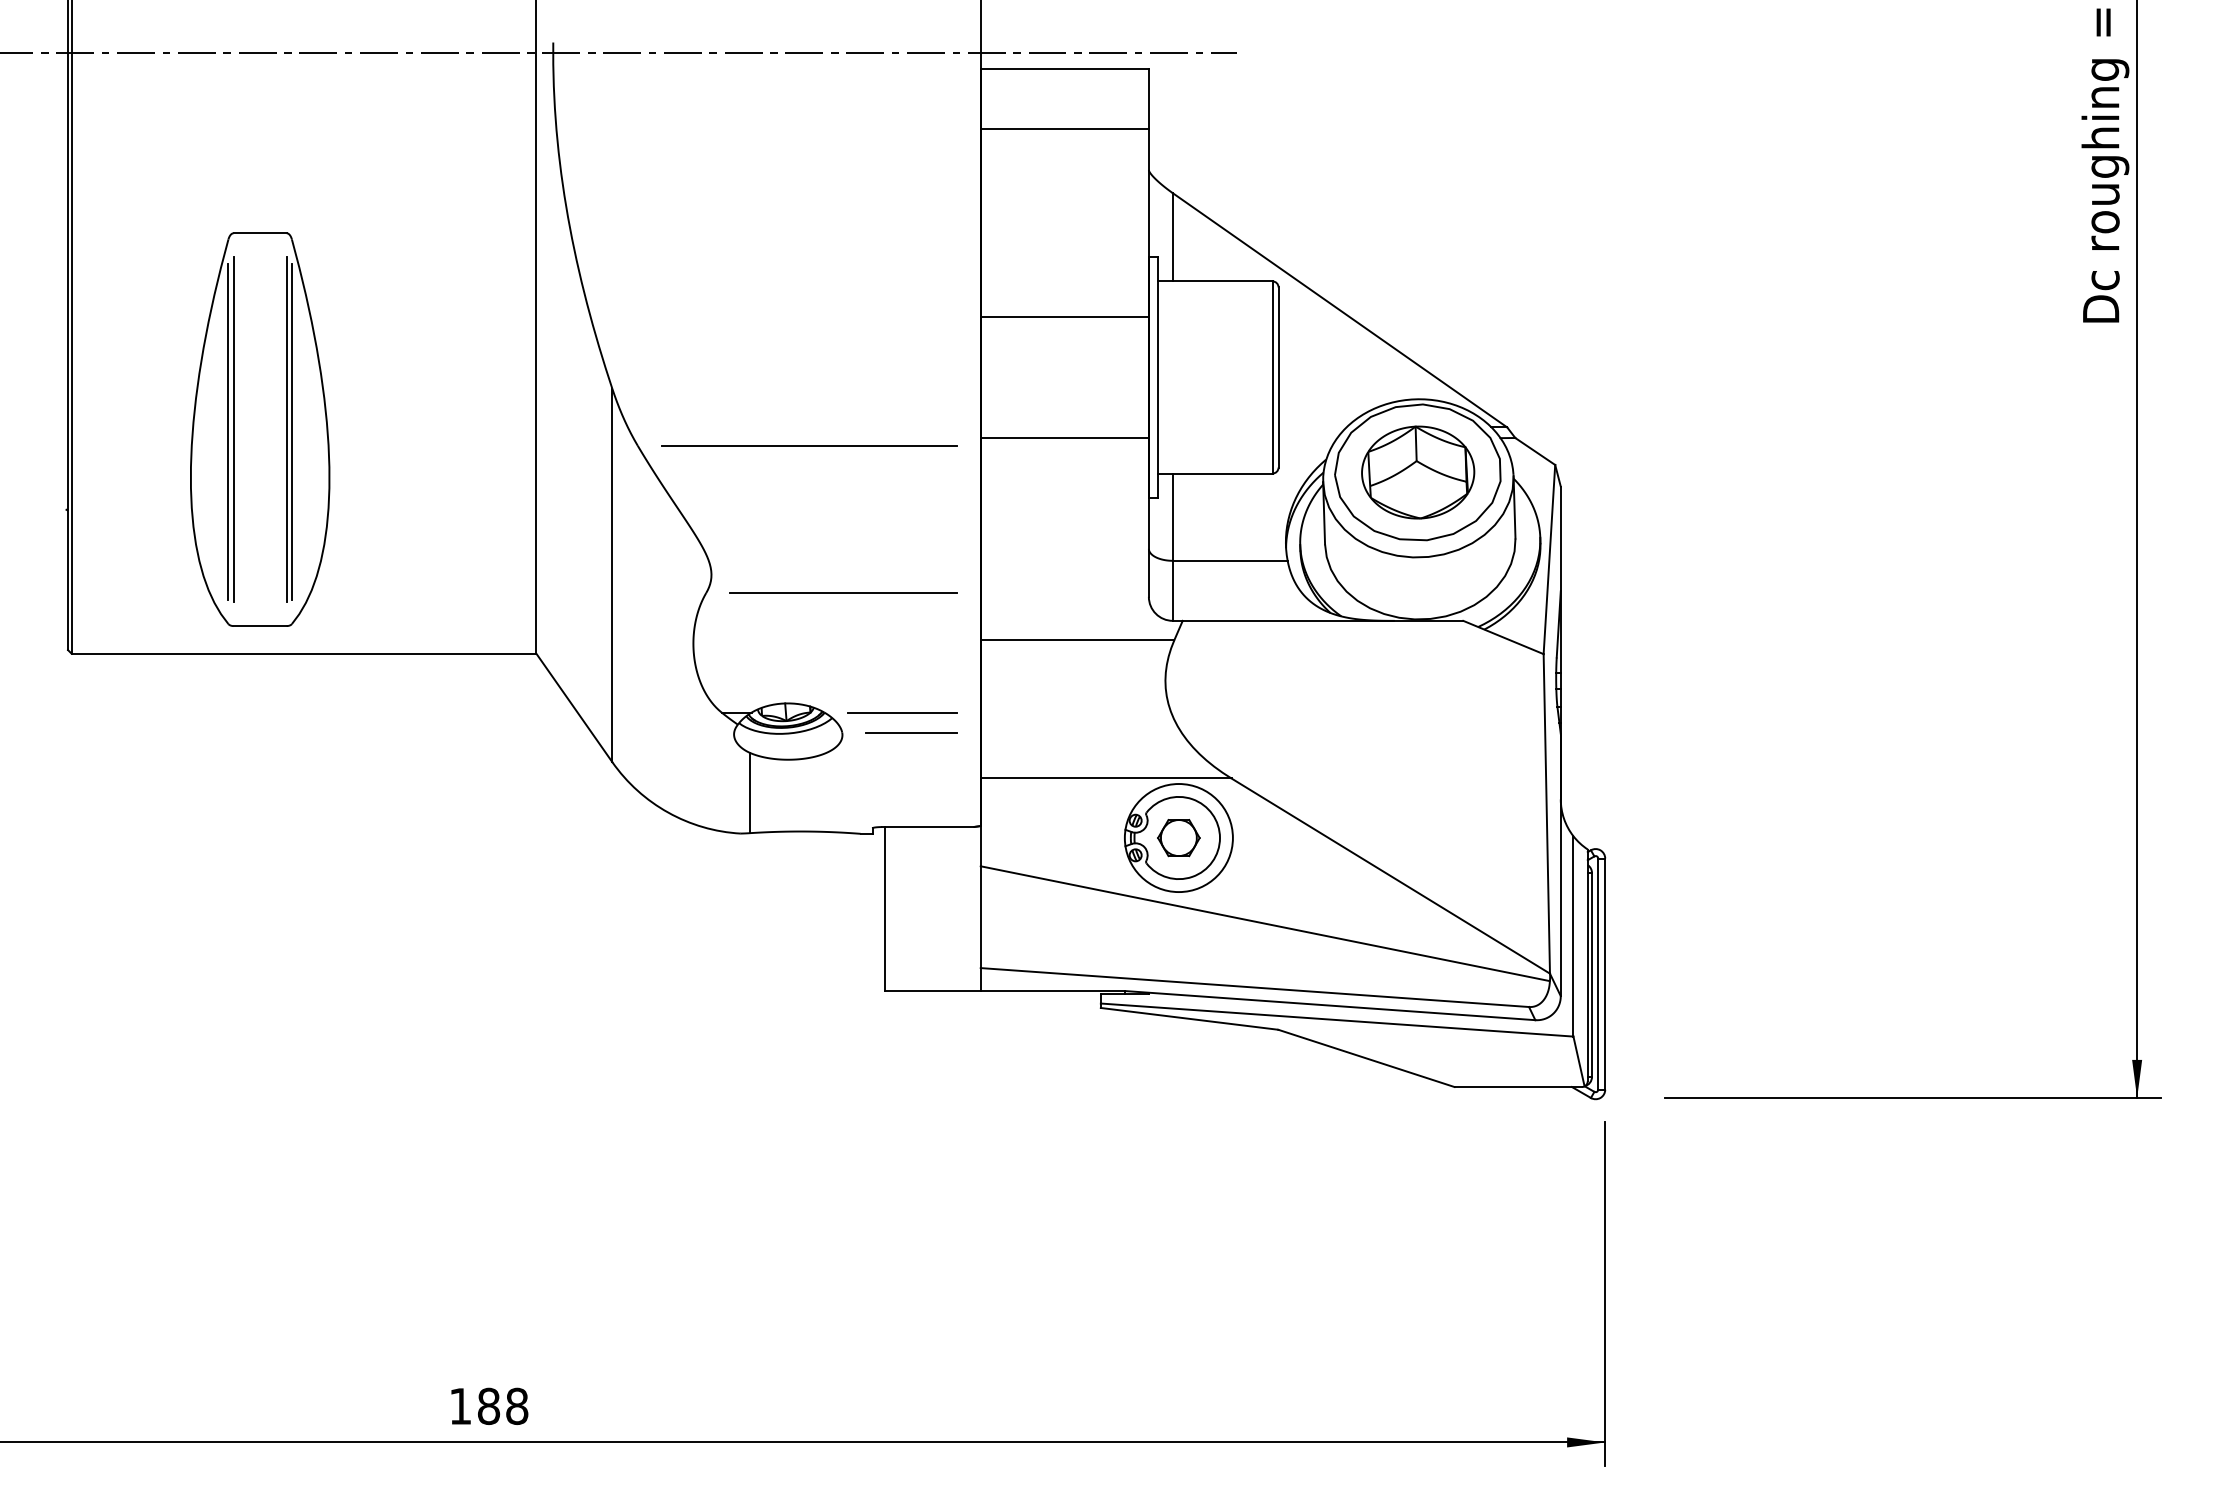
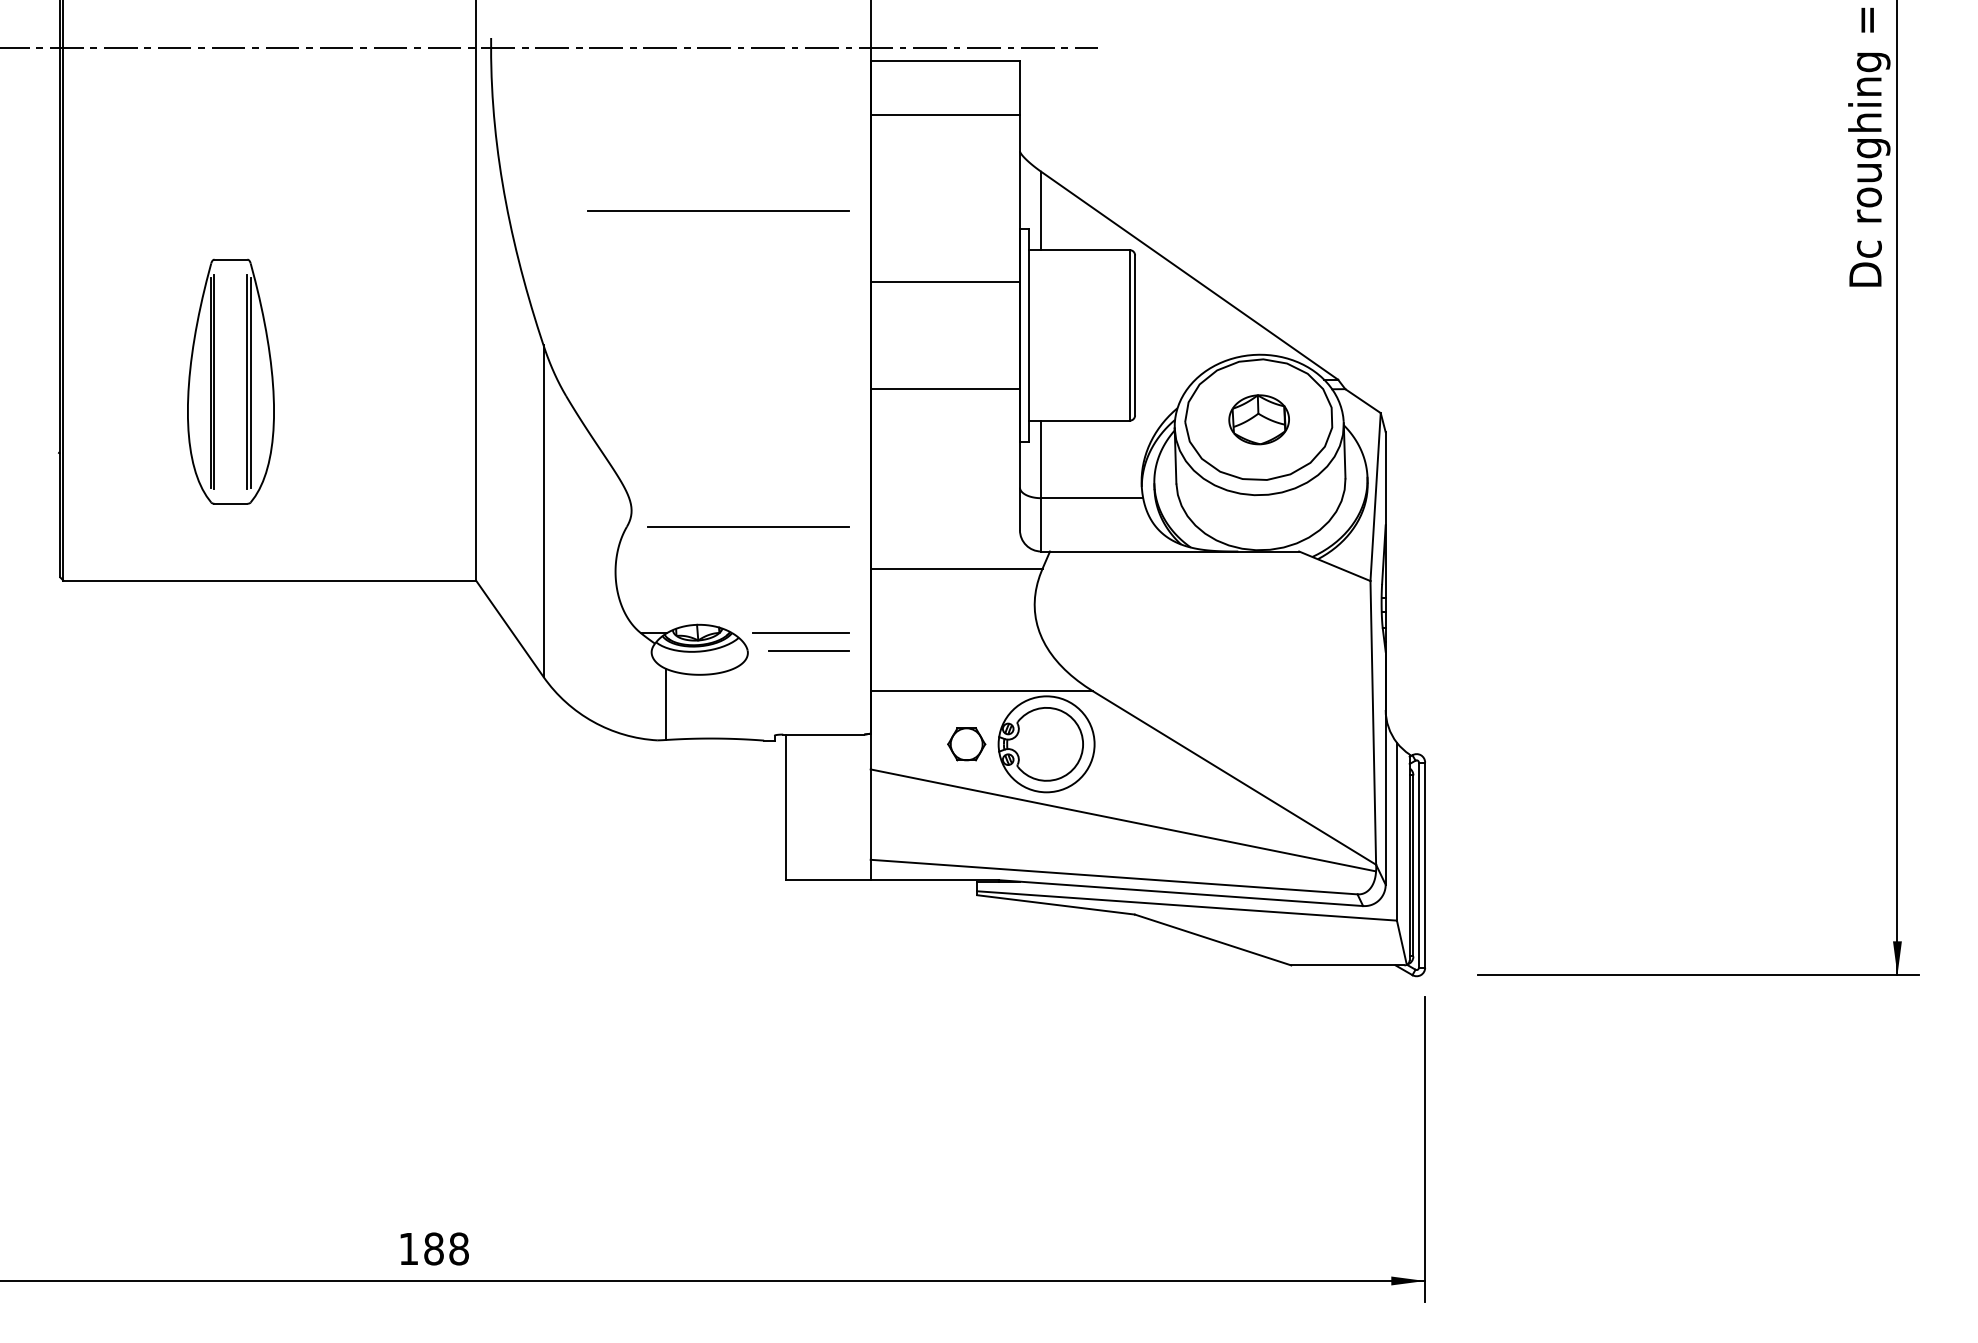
part: (260, 429) -> (231, 381), size x0.7
line: (809, 445) -> (718, 210), moved
part: (1418, 472) -> (1259, 419), size x0.6
part: (1178, 838) -> (966, 744), moved

